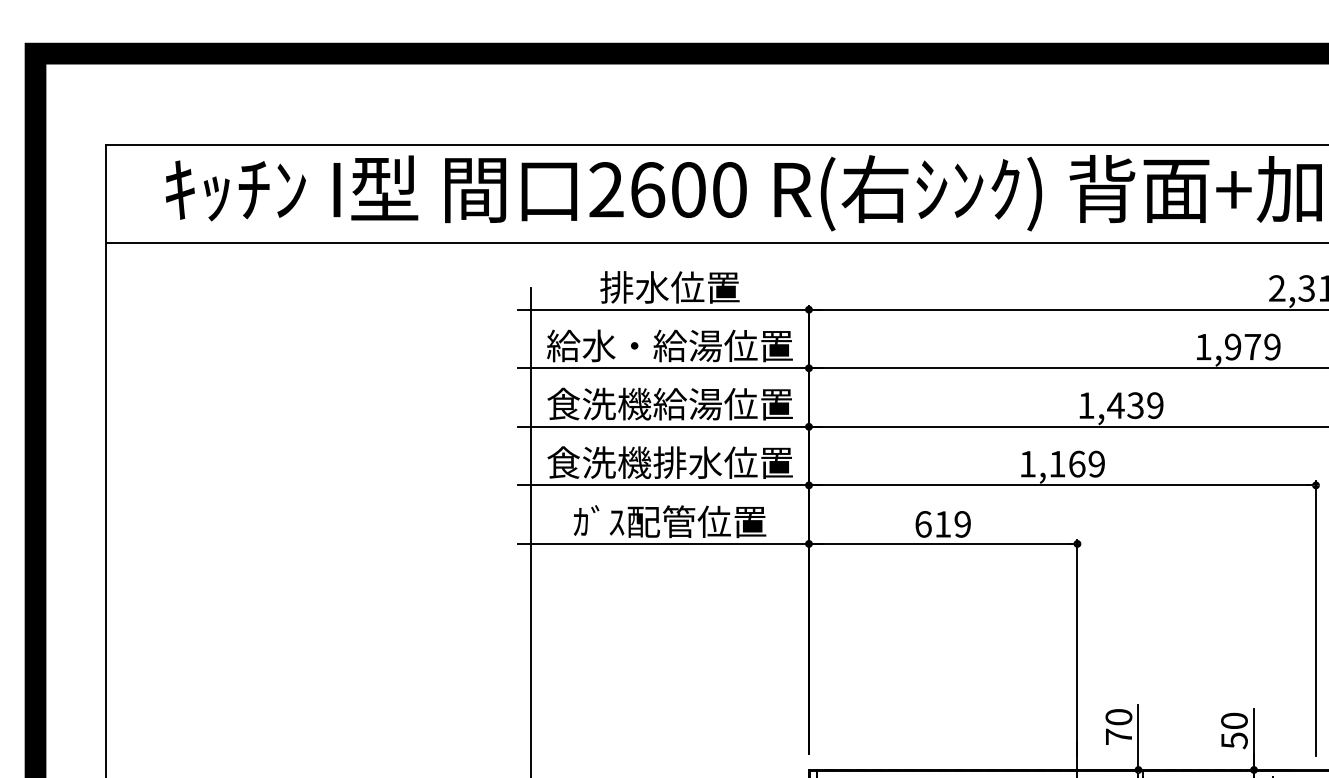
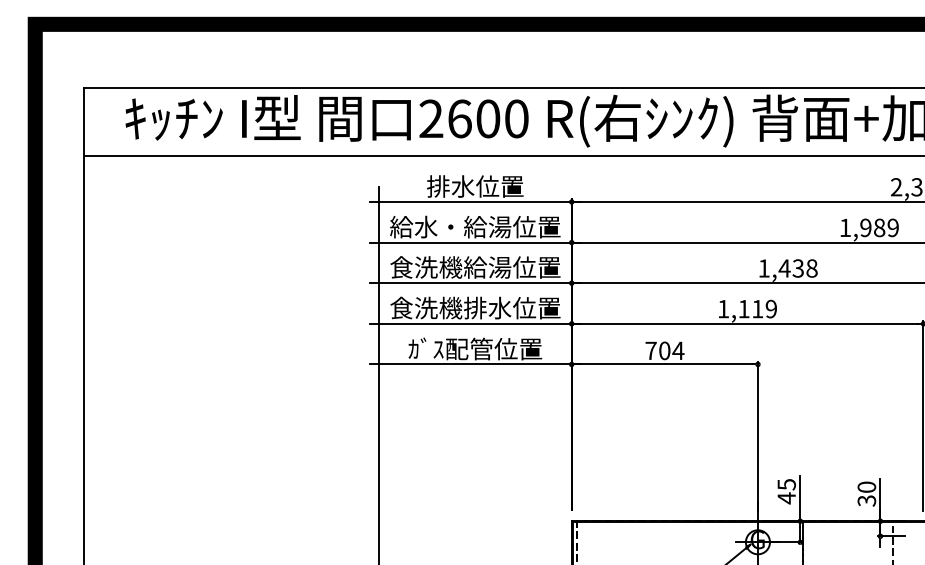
text: (1252, 346) -> (879, 227), 1,979 -> 1,989
text: (1154, 405) -> (811, 268), 1,439 -> 1,438
text: (1076, 463) -> (757, 308), 1,169 -> 1,119
text: (942, 523) -> (664, 350), 619 -> 704
text: (1118, 727) -> (786, 491), 70 -> 45
text: (1233, 740) -> (866, 500), 50 -> 30

